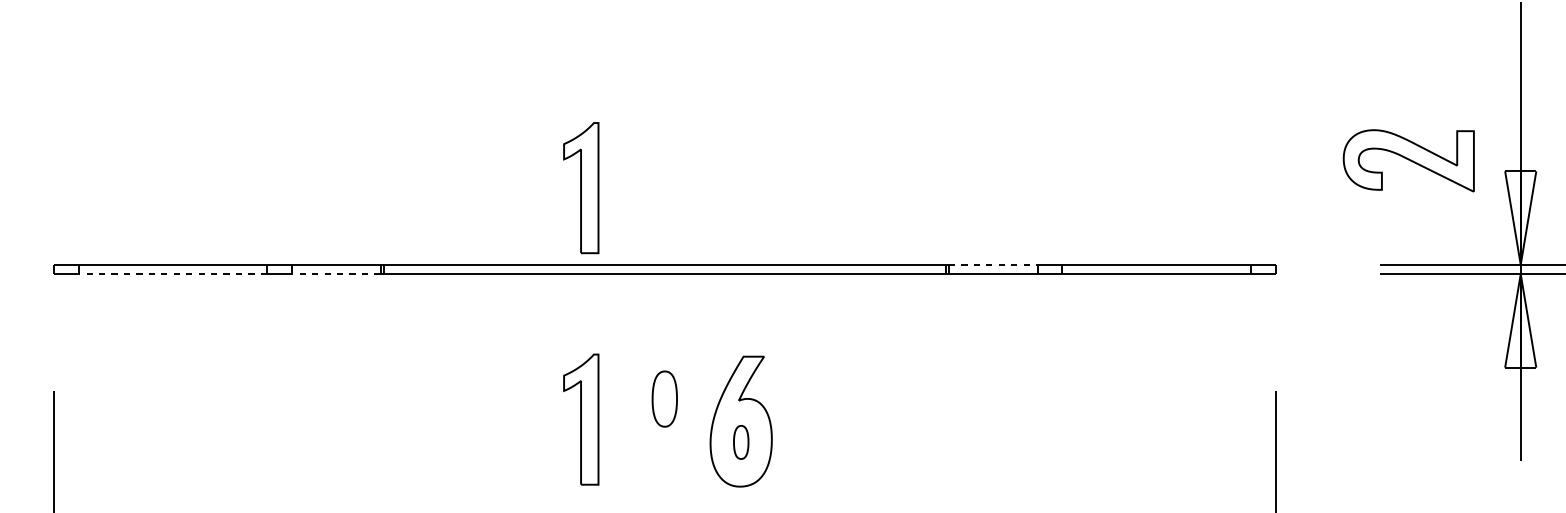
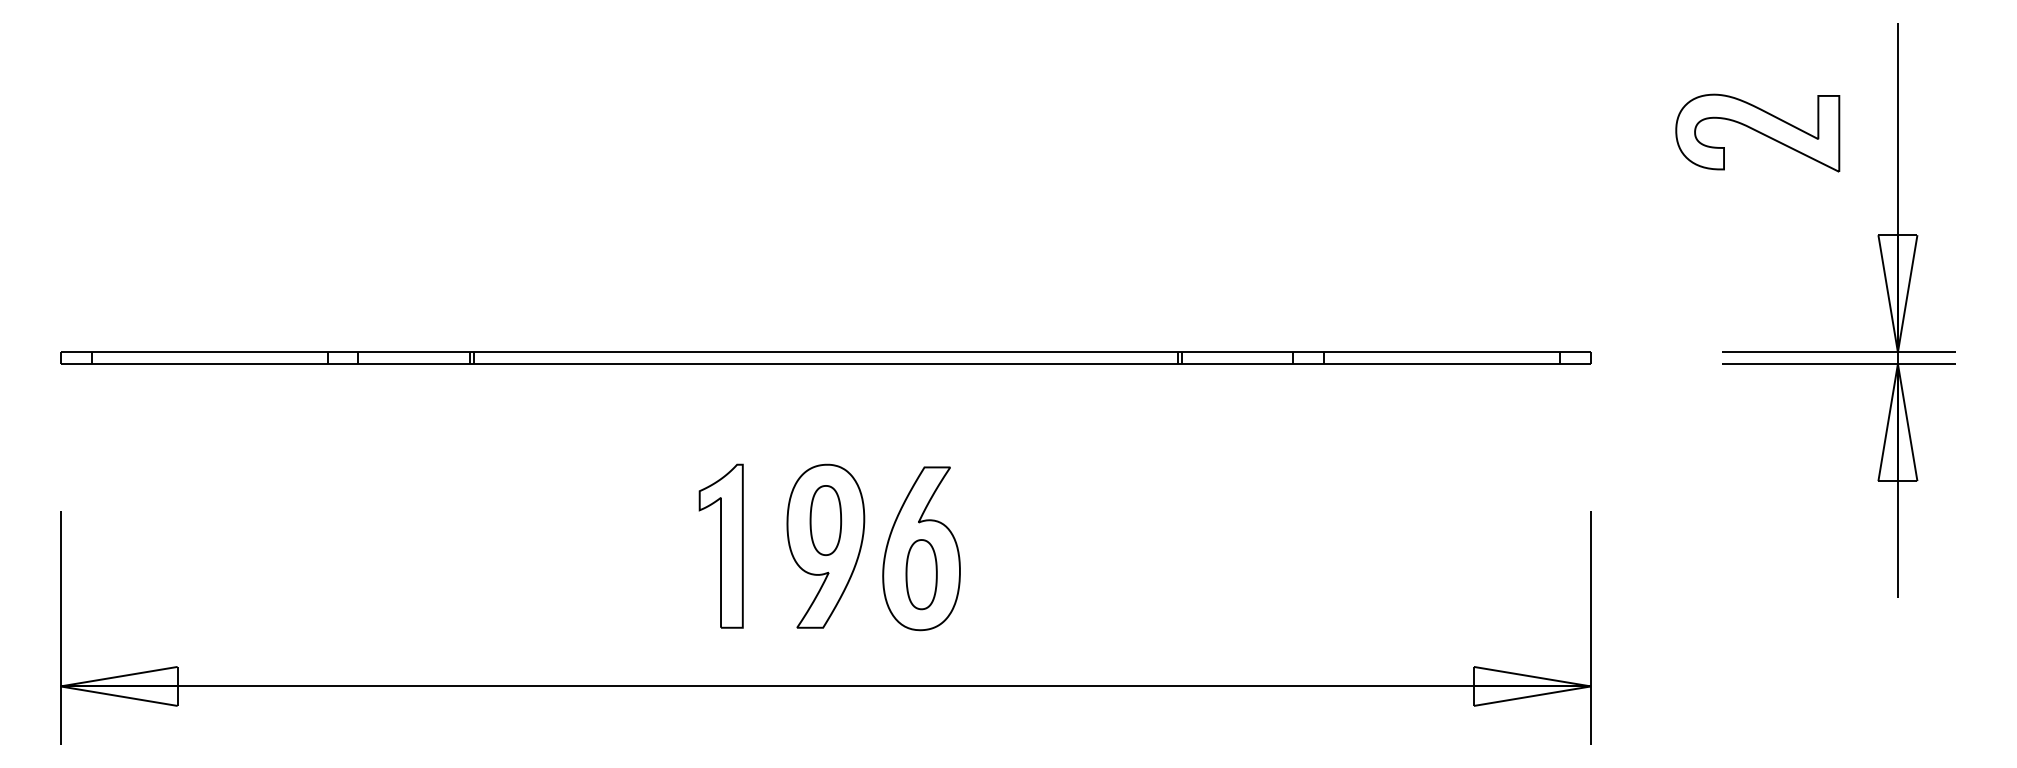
part: (1408, 160) -> (1757, 132), moved
part: (580, 187) -> (720, 255), removed
line: (993, 264) -> (1237, 352), dashed -> solid
line: (172, 274) -> (209, 364), dashed -> solid
line: (336, 274) -> (414, 364), dashed -> solid
part: (664, 419) -> (825, 545), added
part: (741, 442) -> (921, 574), size x1.67

